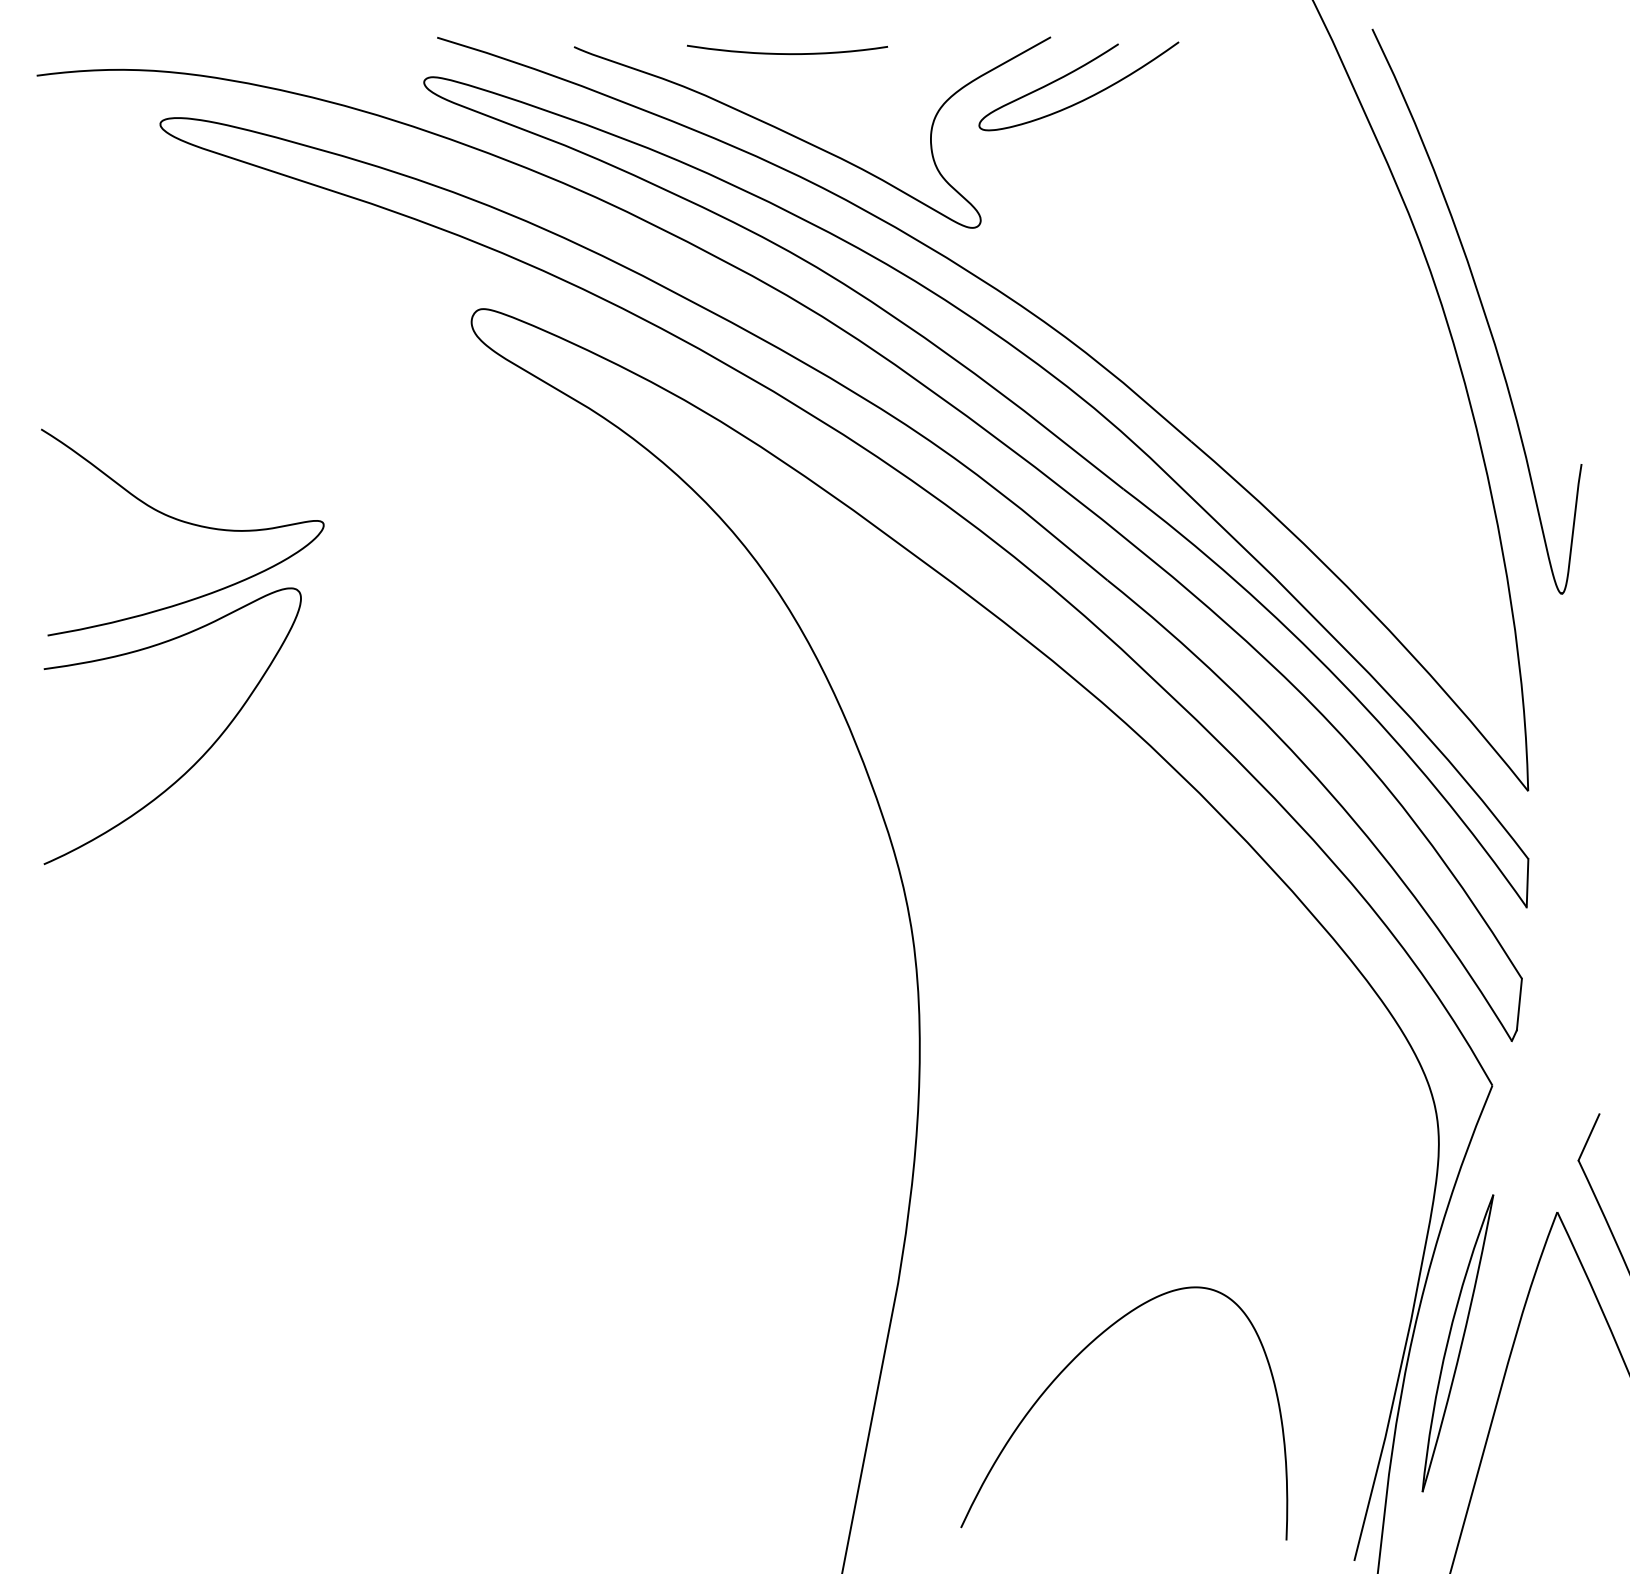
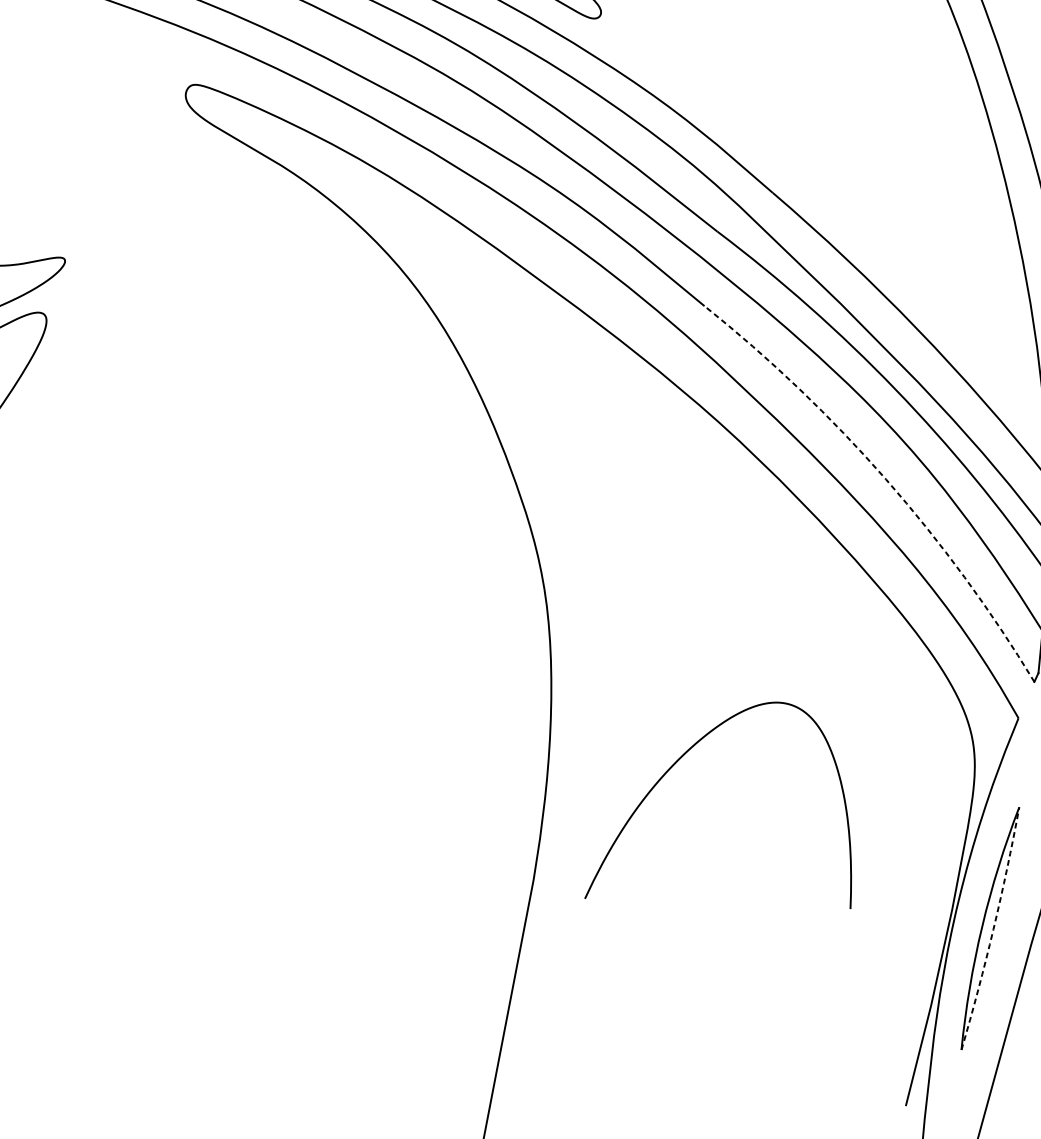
arc: (1330, 792) -> (886, 479), solid -> dashed
arc: (1461, 1344) -> (993, 929), solid -> dashed
curve: (1073, 1361) -> (676, 763), moved

